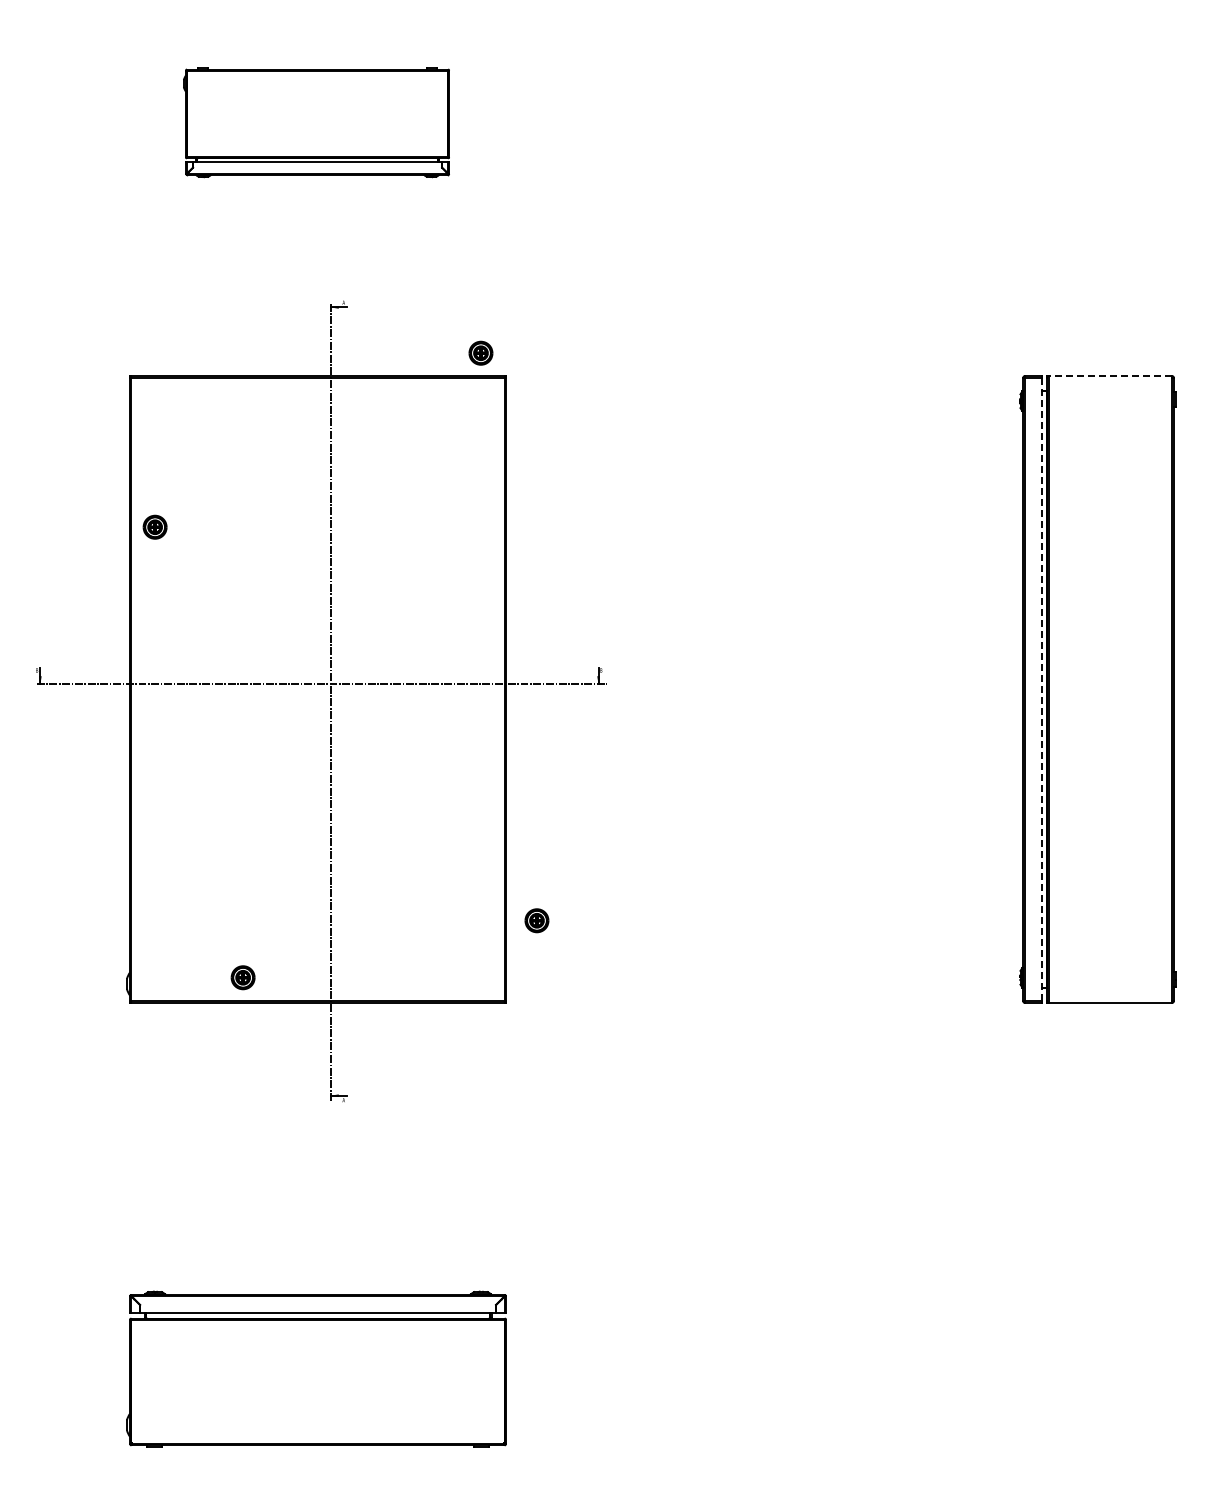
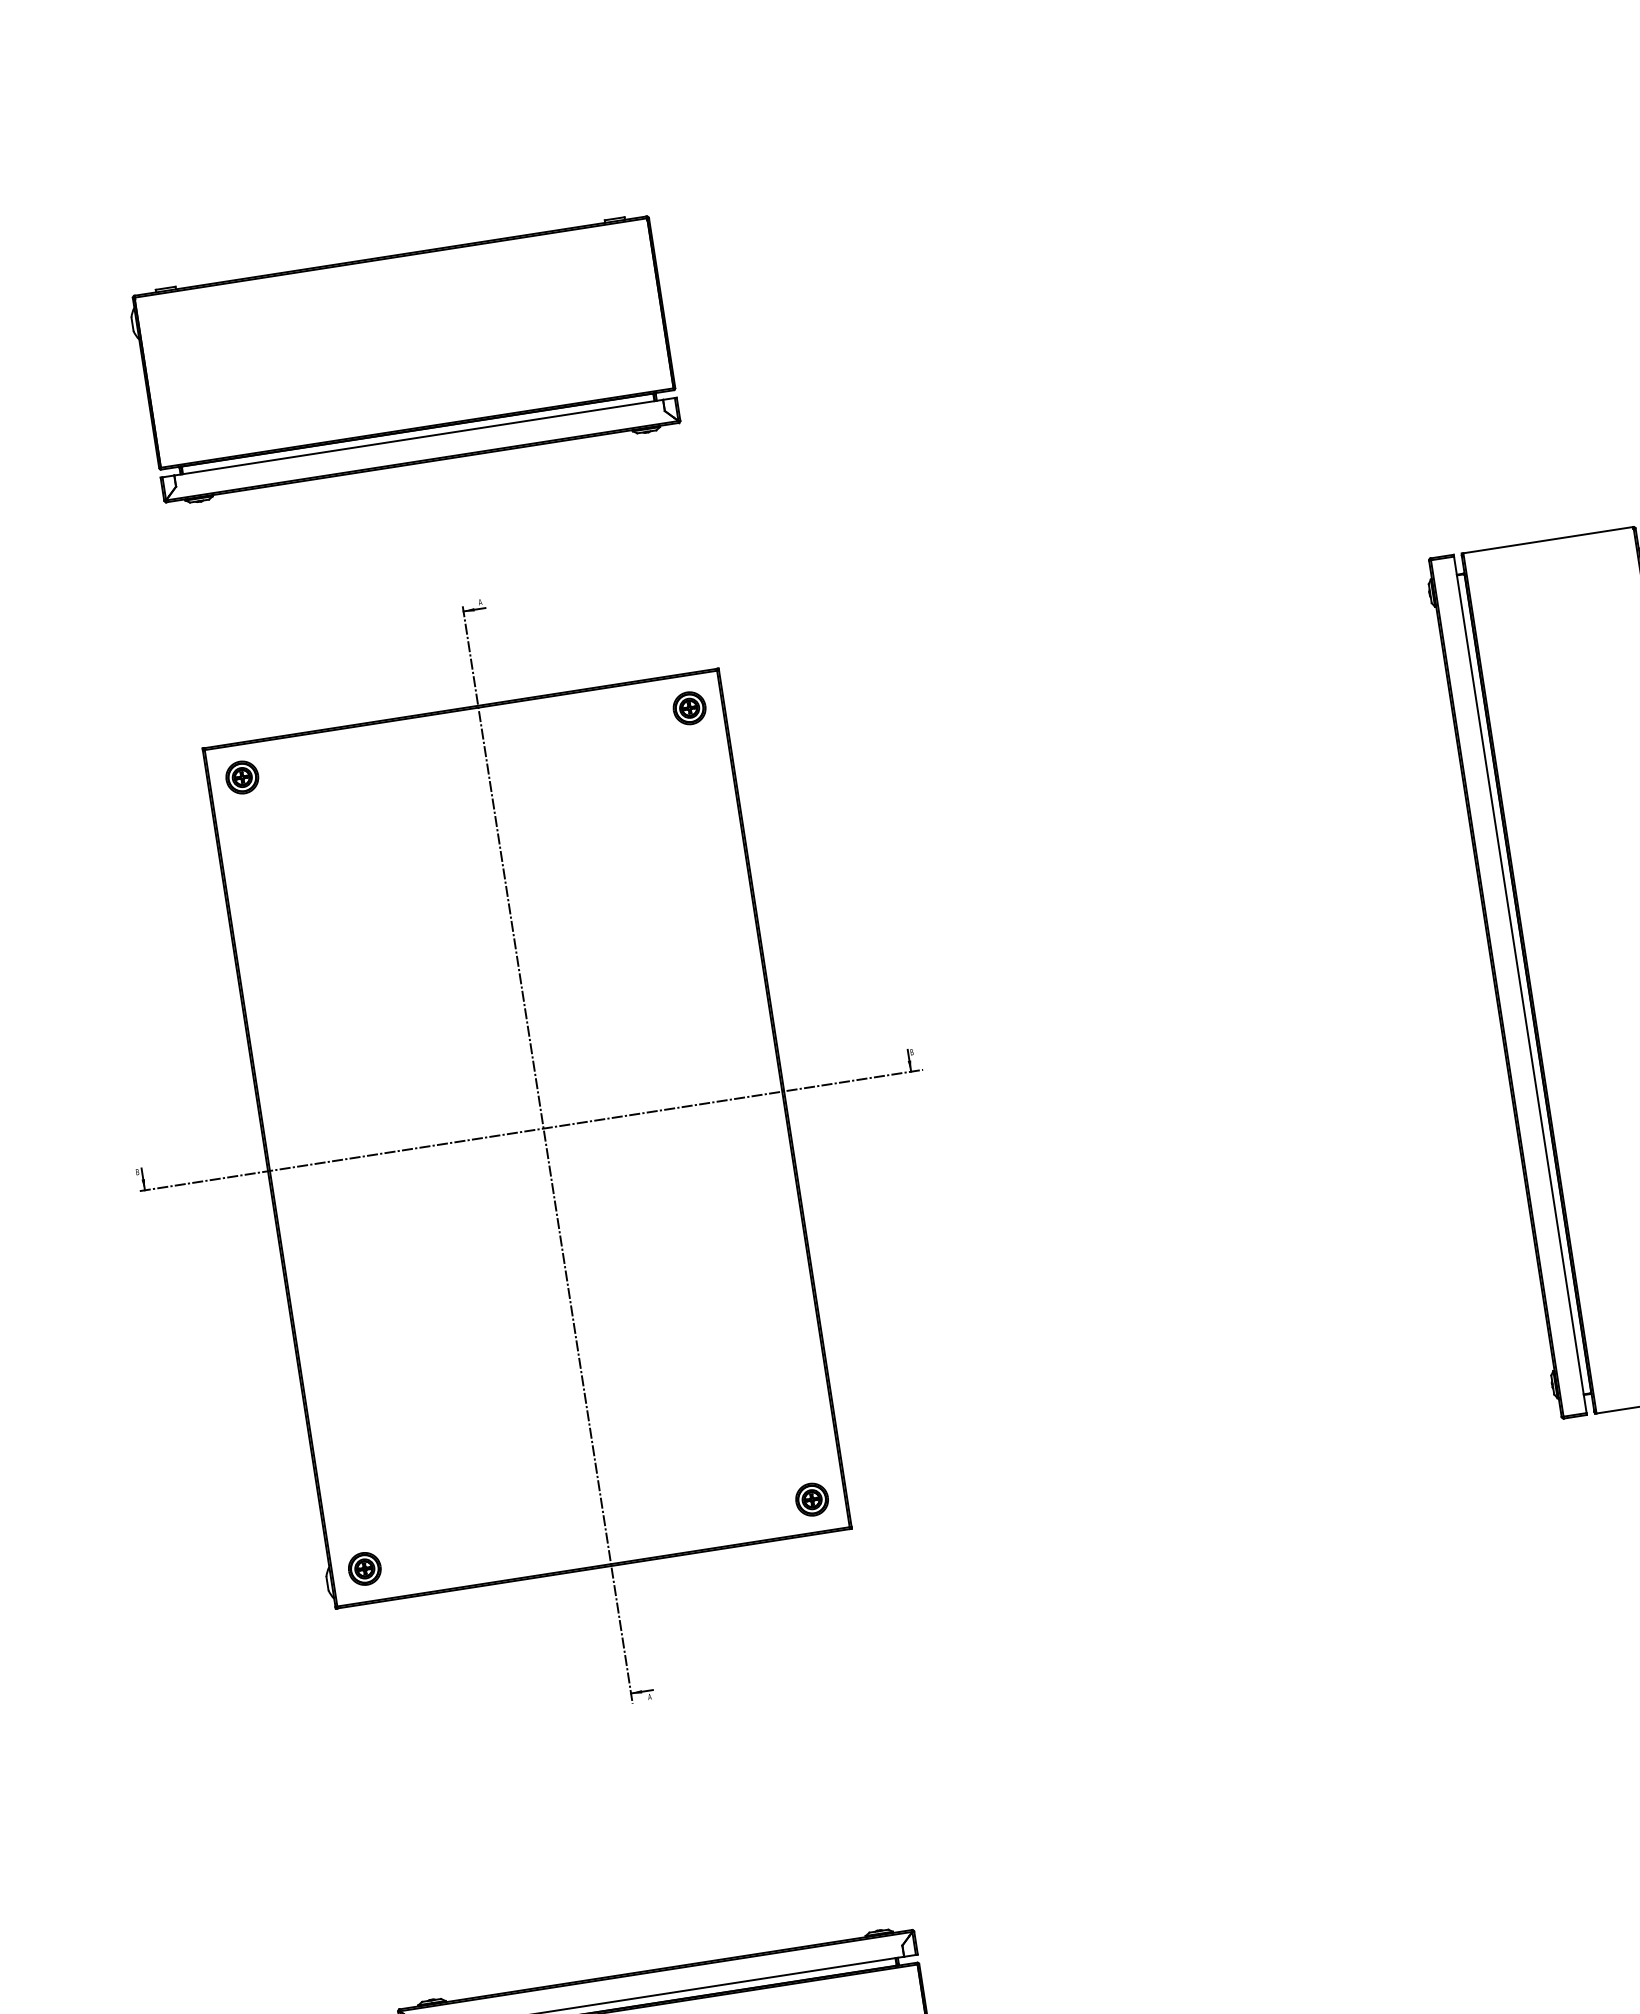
part: (316, 122) -> (404, 360), size x1.43
part: (480, 352) -> (688, 707), moved
line: (1110, 376) -> (1548, 540), dashed -> solid
part: (154, 526) -> (241, 776), moved
line: (1041, 689) -> (1520, 984), dashed -> solid
part: (536, 920) -> (811, 1499), moved
part: (242, 977) -> (363, 1568), moved

